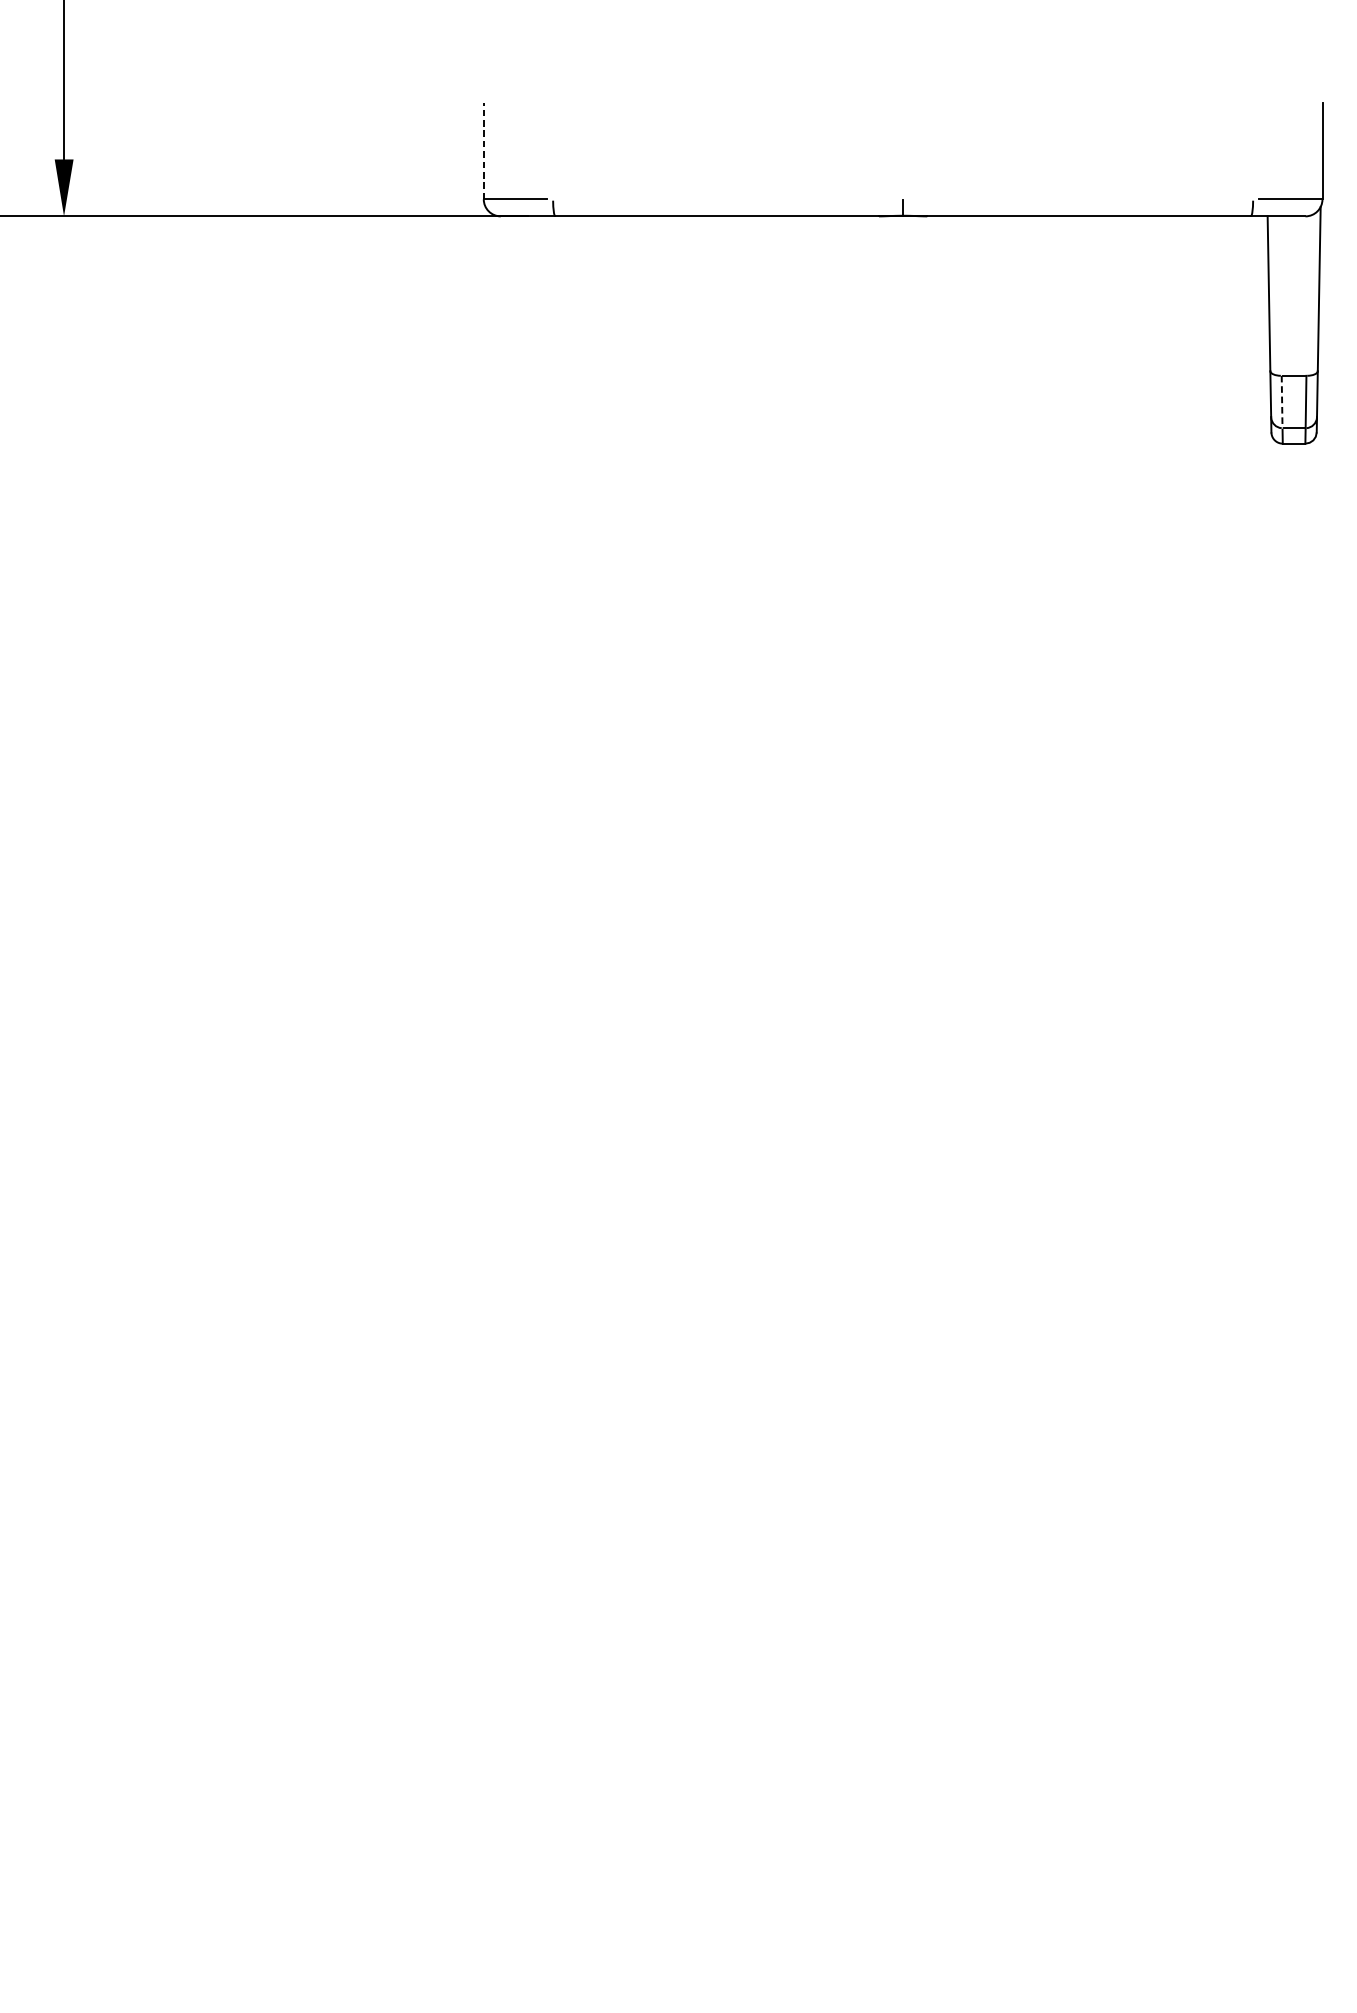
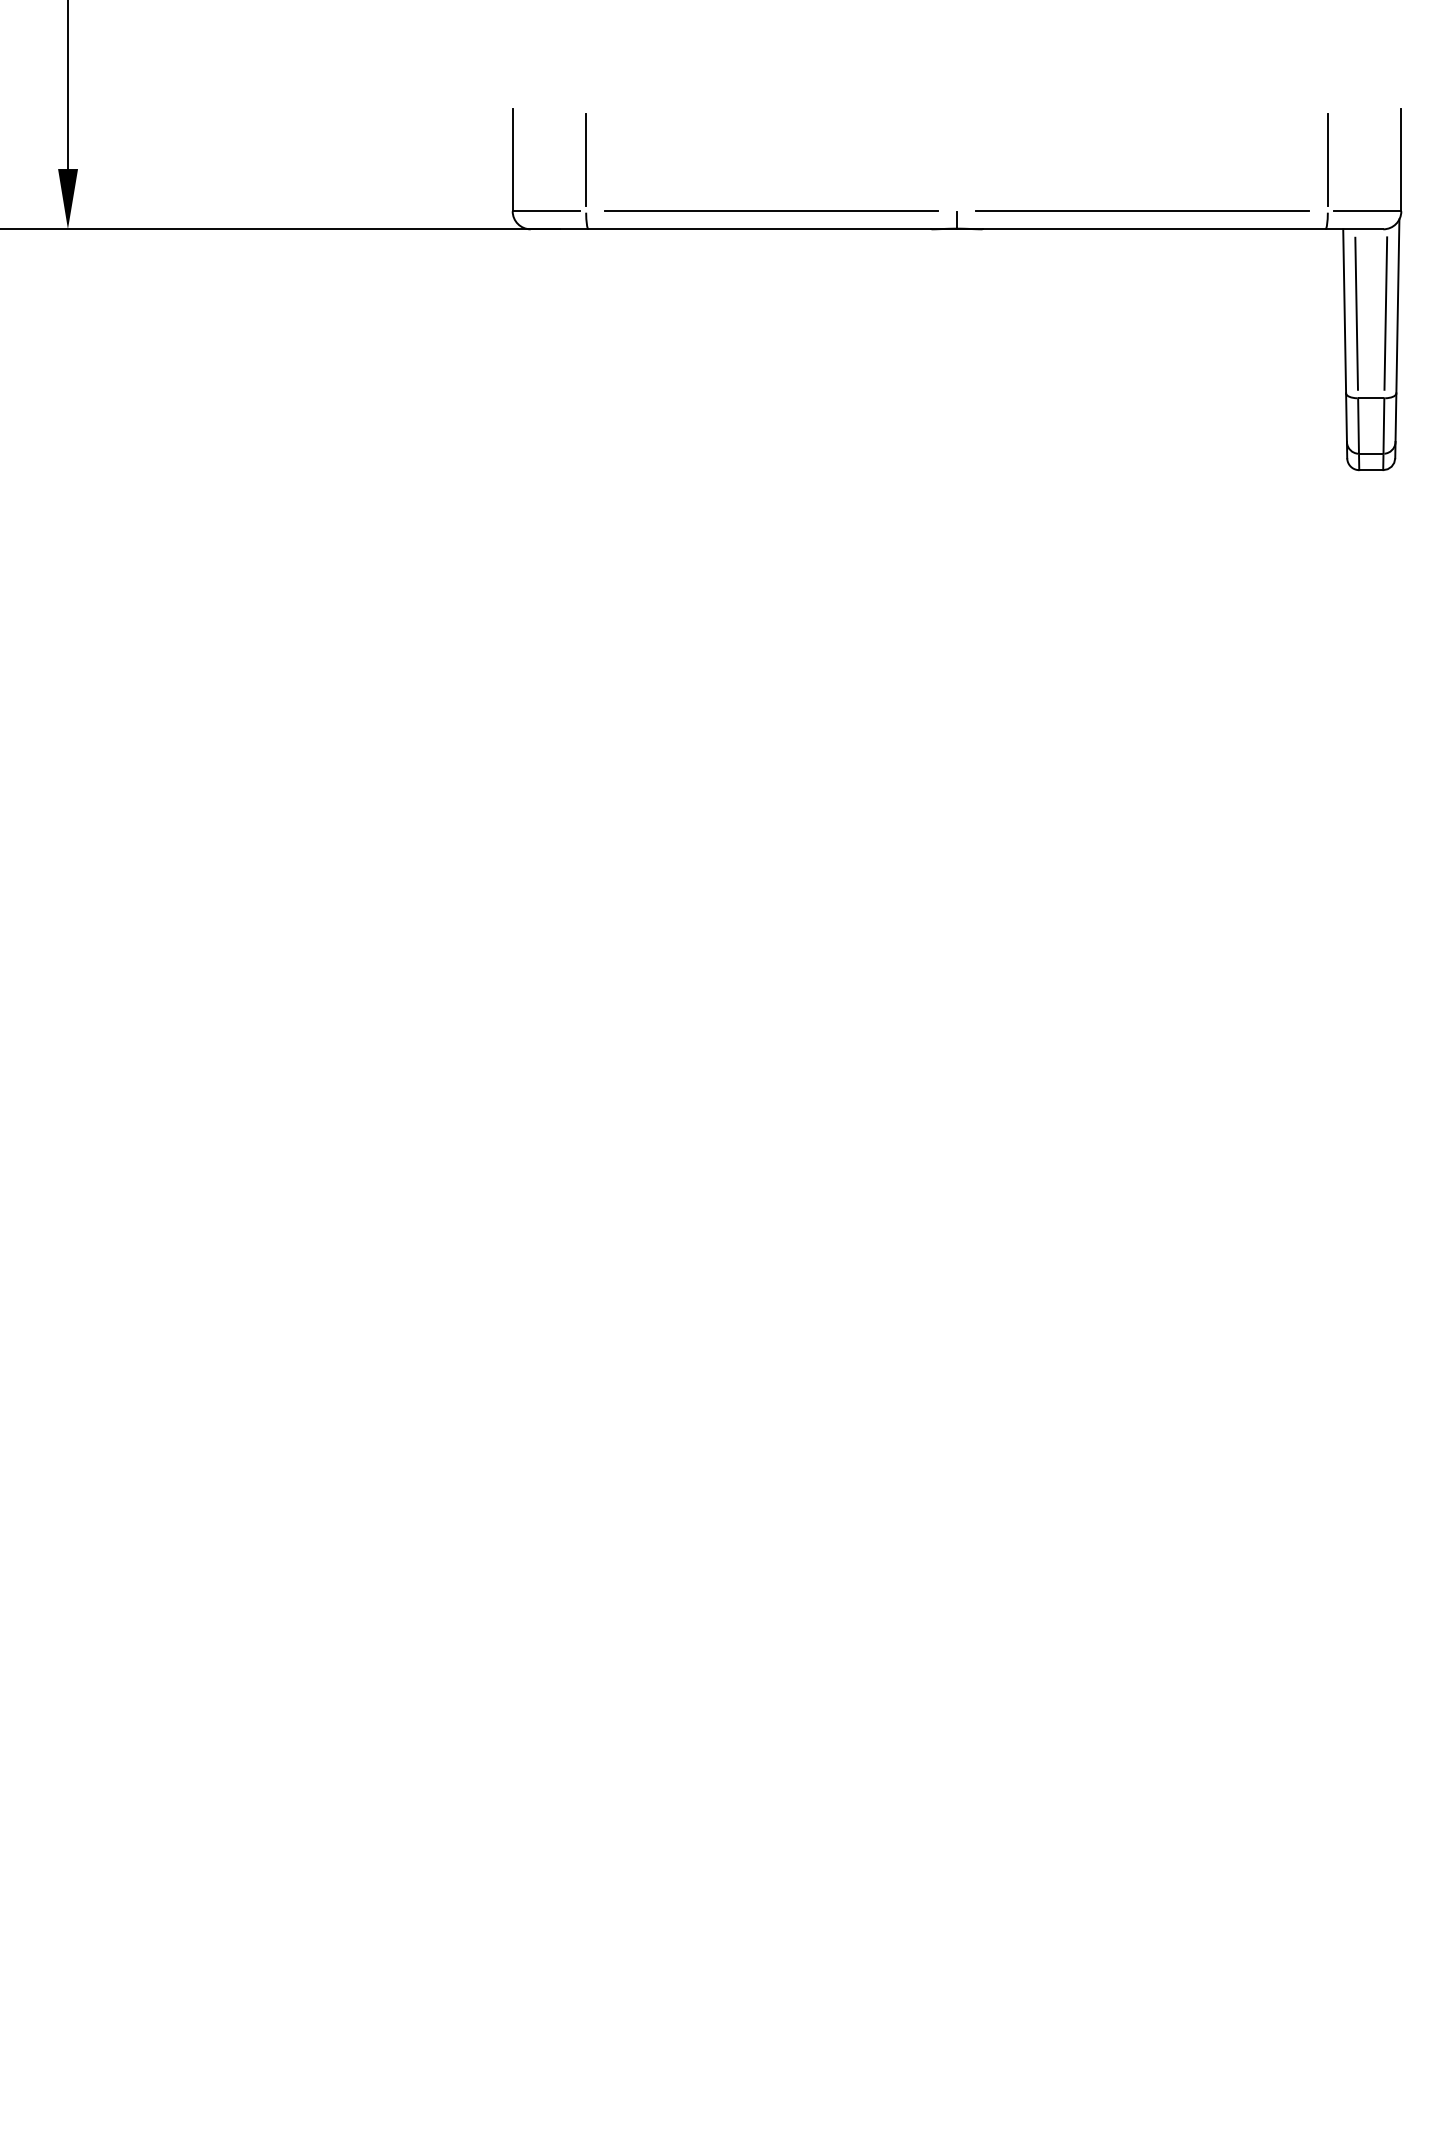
line: (483, 150) -> (512, 159), dashed -> solid
line: (553, 151) -> (586, 160), added
line: (1252, 151) -> (1327, 160), added
line: (728, 199) -> (771, 211), added
line: (1078, 199) -> (1142, 211), added
line: (1280, 295) -> (1356, 313), added
line: (1307, 295) -> (1385, 313), added
line: (1282, 402) -> (1358, 426), dashed -> solid

